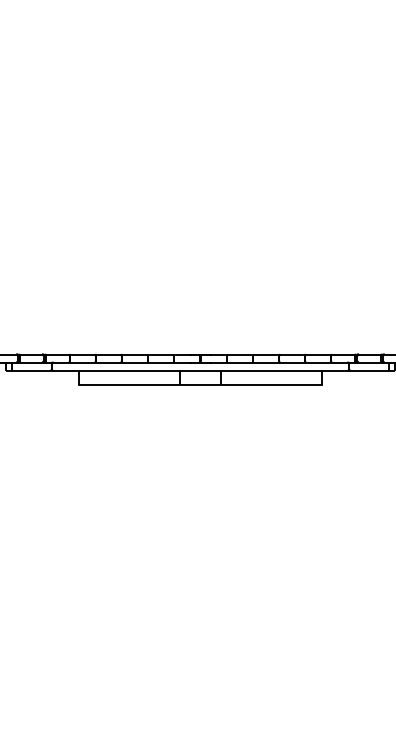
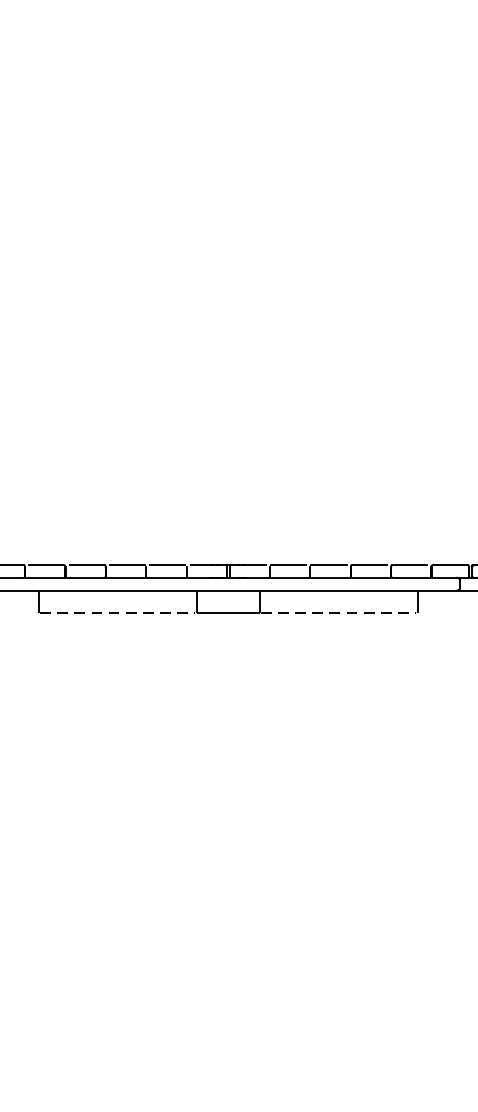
line: (129, 385) -> (117, 613), solid -> dashed
line: (271, 385) -> (338, 613), solid -> dashed

